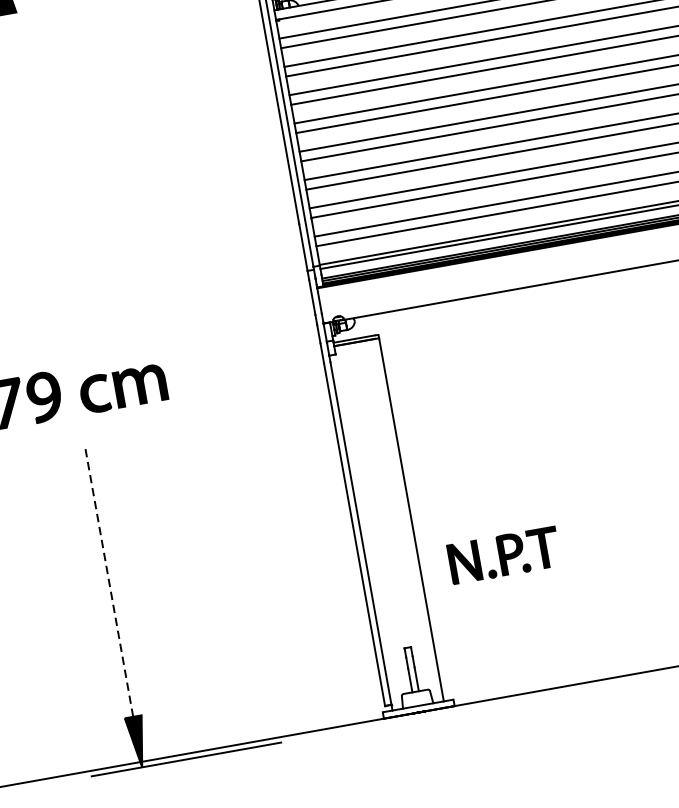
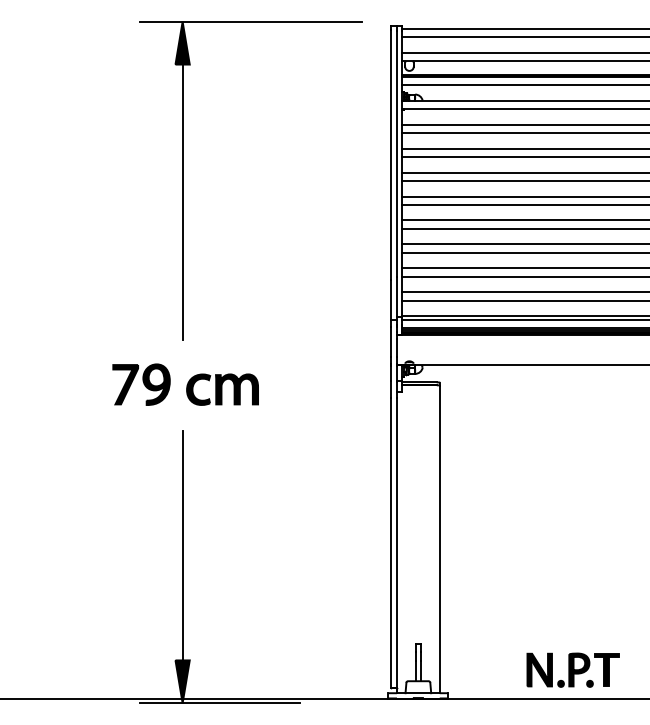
line: (36, 176) -> (182, 202), added
part: (503, 554) -> (572, 669), moved
line: (108, 581) -> (182, 545), dashed -> solid

